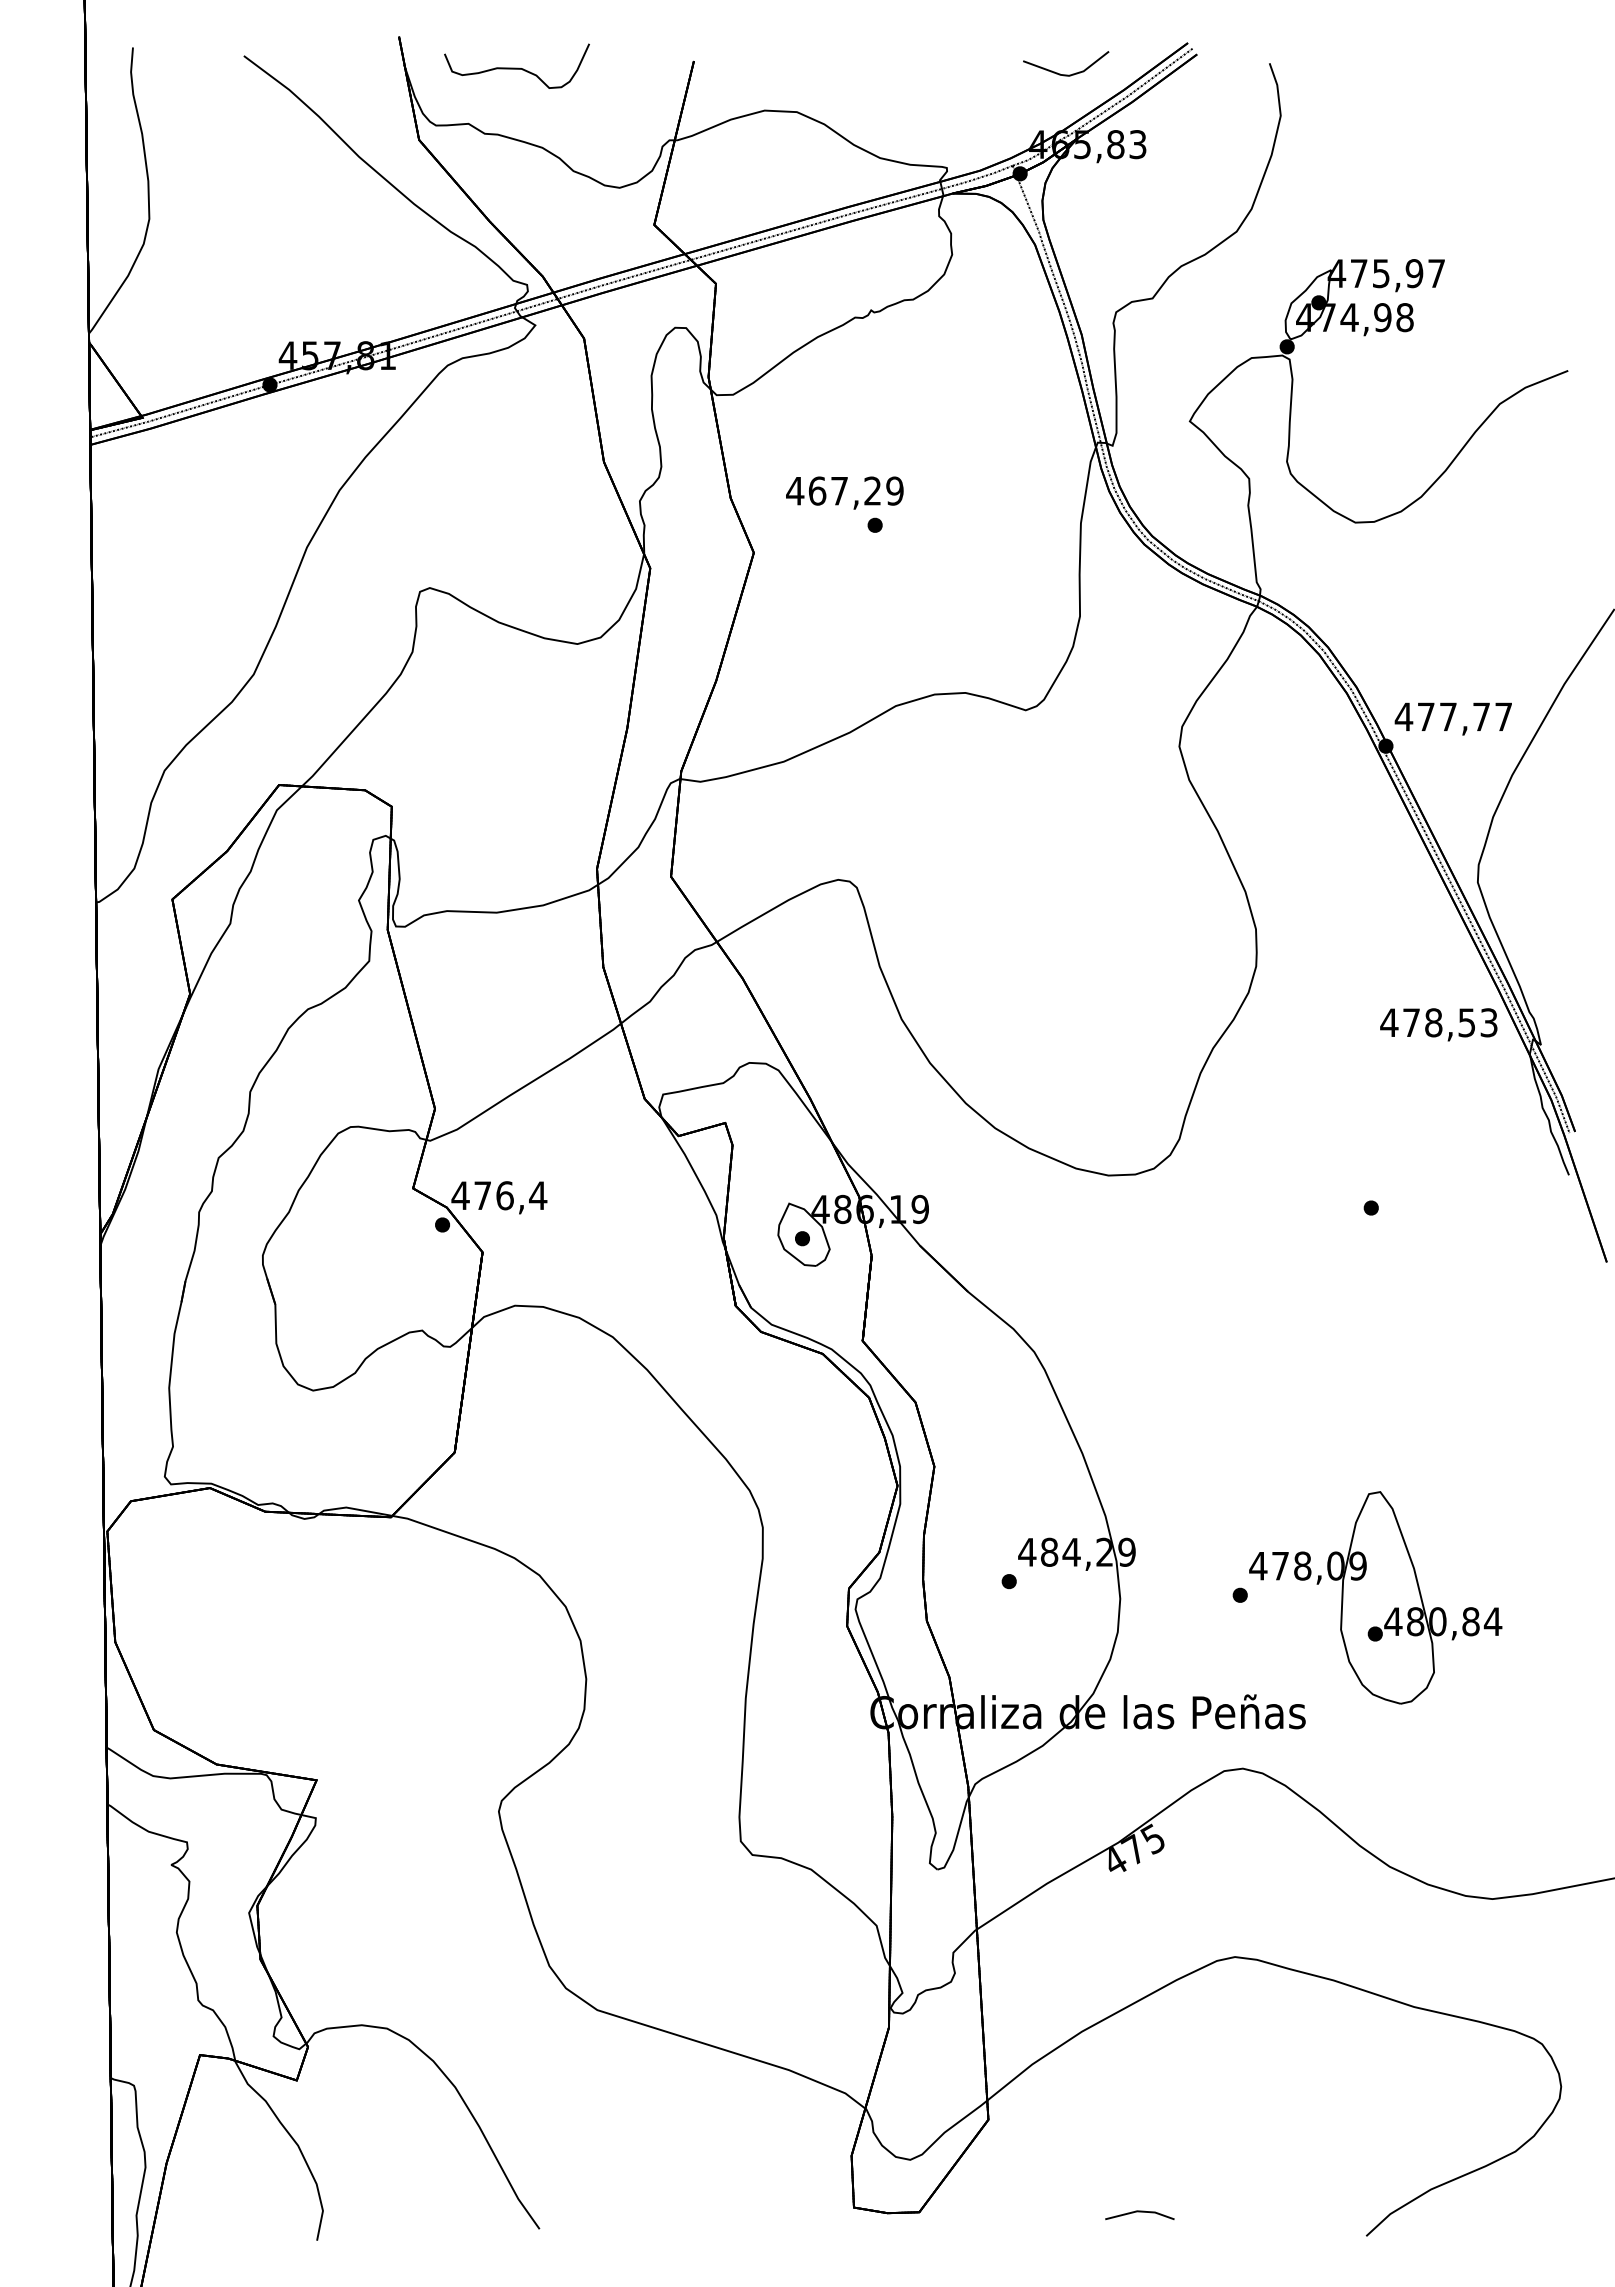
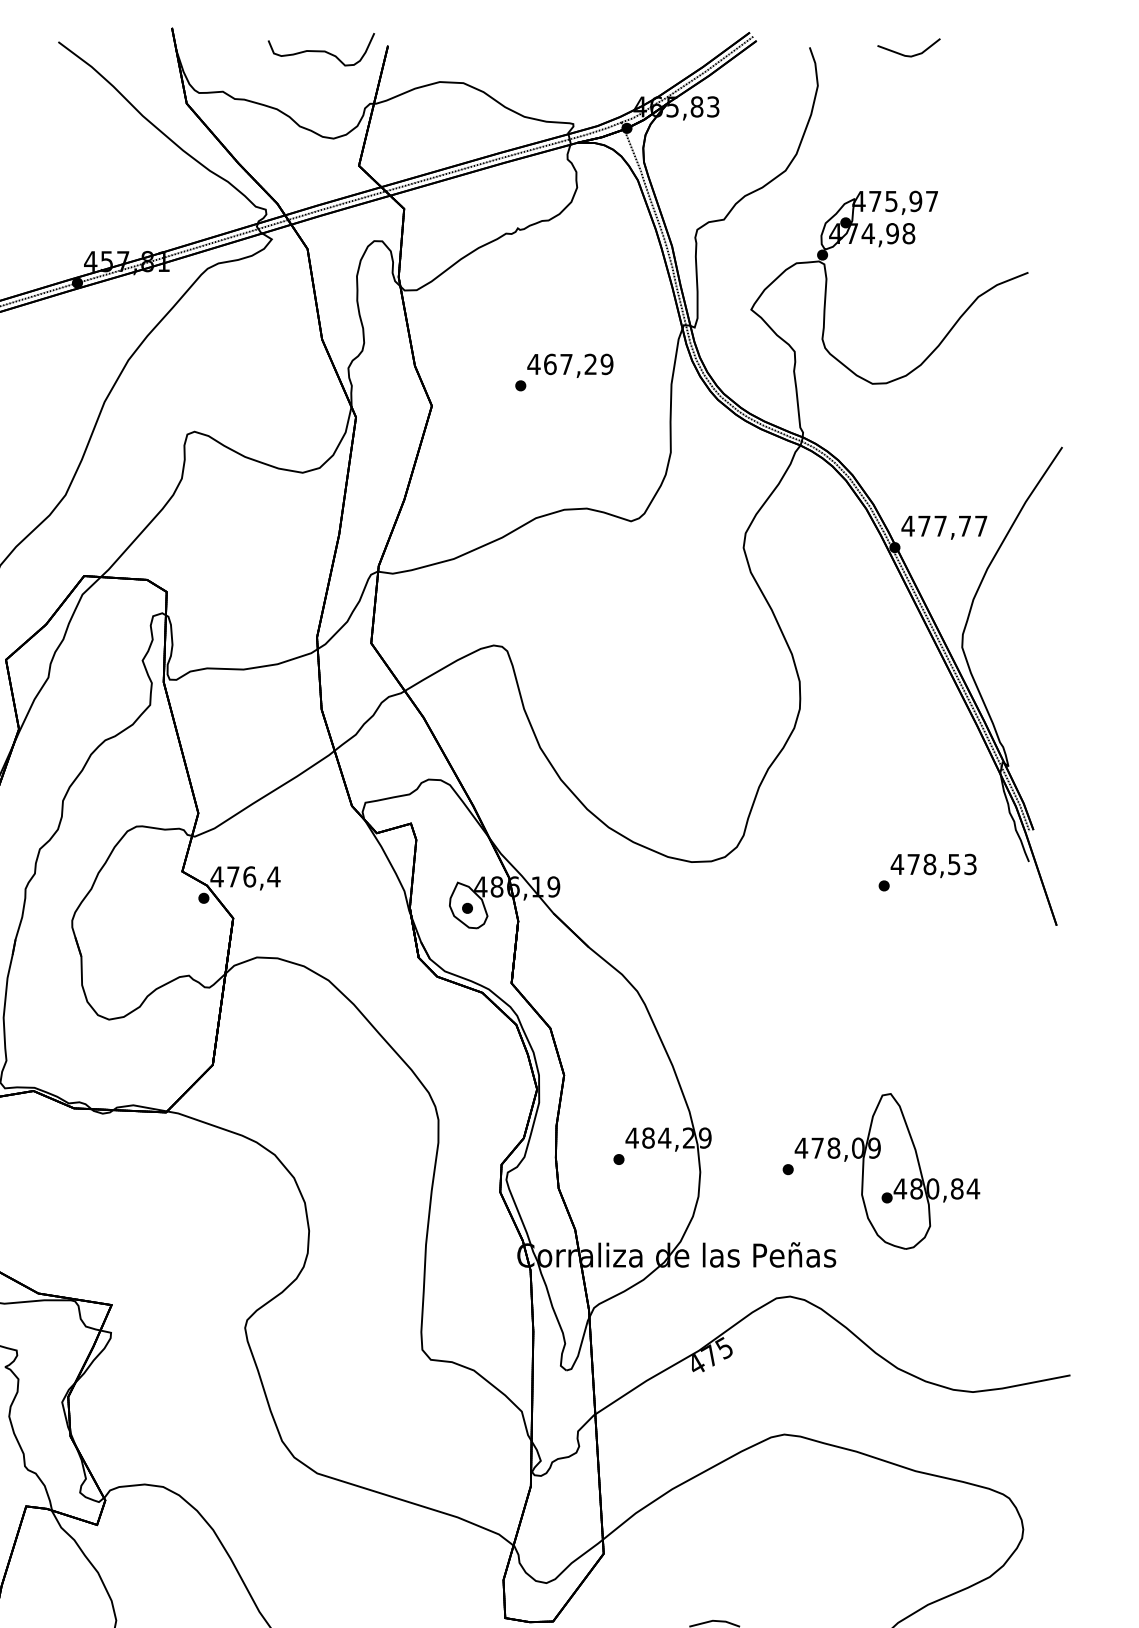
curve: (516, 67) -> (321, 50), moved
line: (1066, 74) -> (909, 55), moved
text: (844, 492) -> (570, 365), moved
text: (1438, 1024) -> (933, 865), moved

